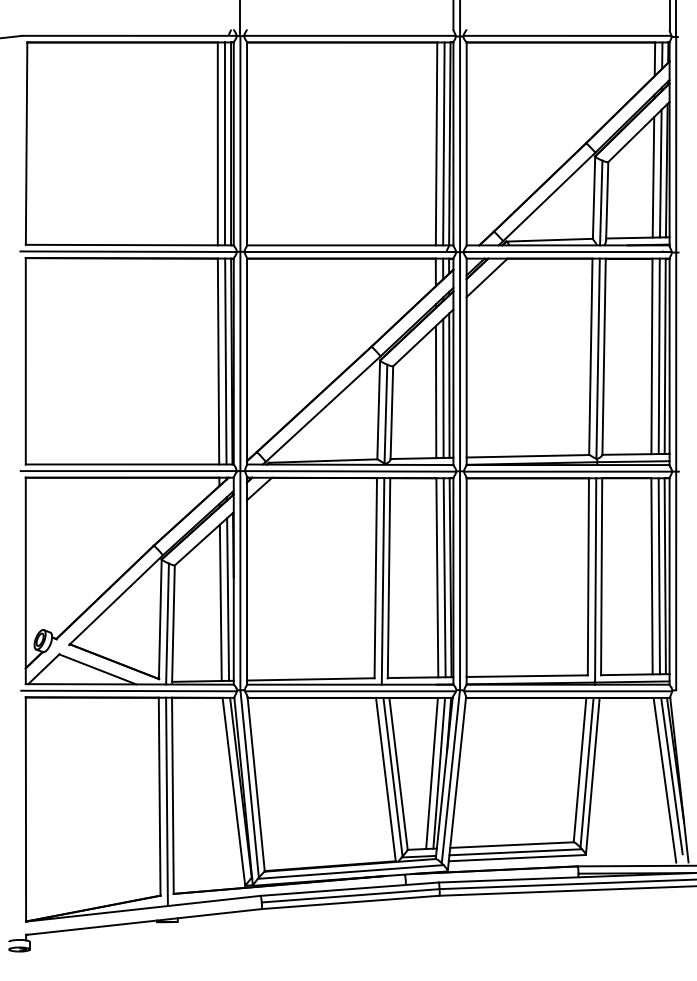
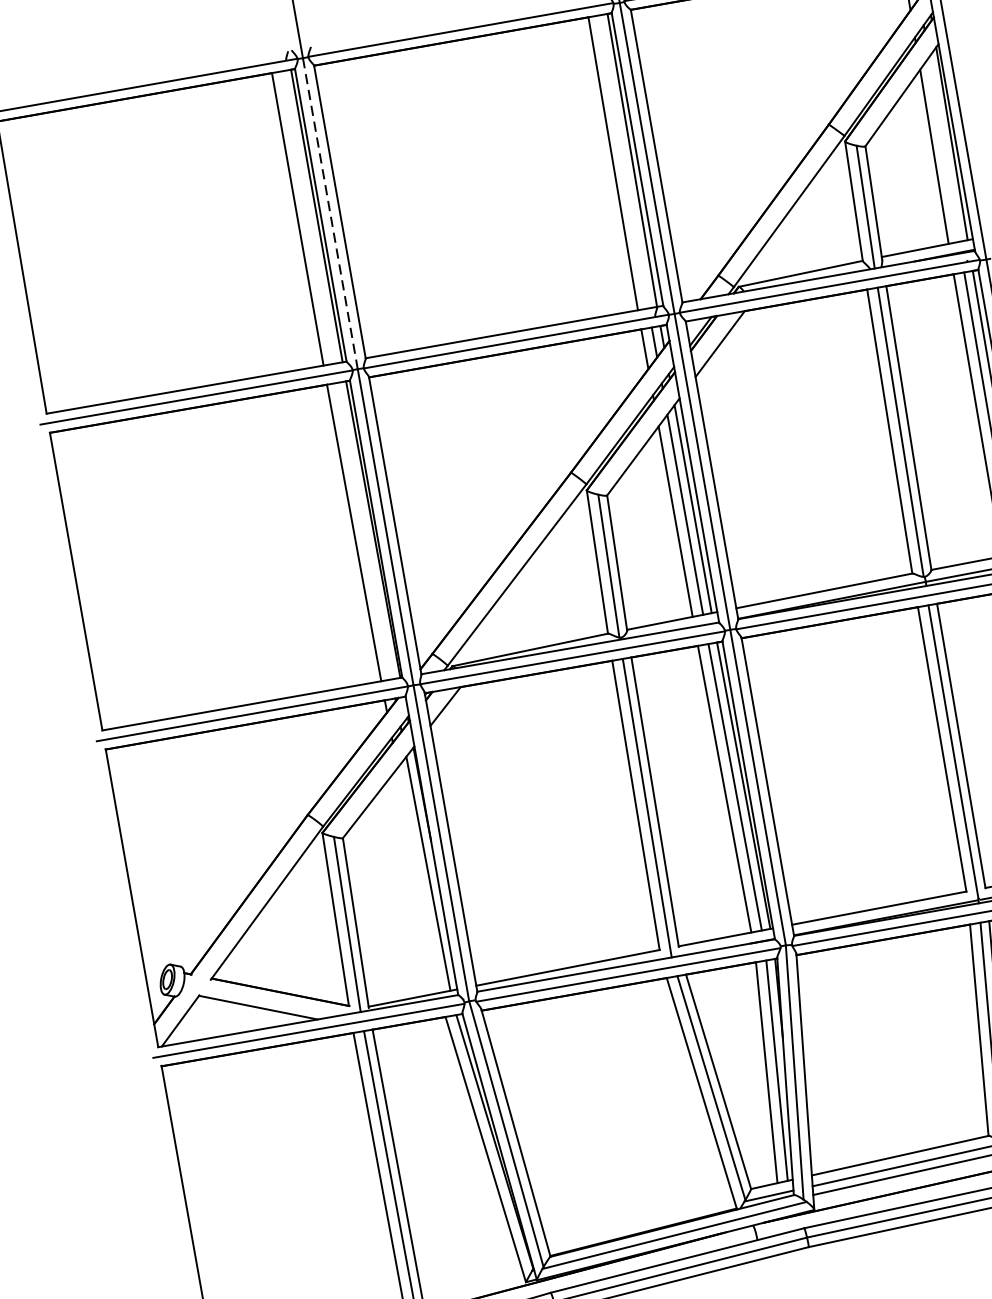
line: (225, 143) -> (308, 216), removed
line: (240, 143) -> (330, 213), solid -> dashed
line: (443, 143) -> (623, 161), removed
line: (660, 173) -> (943, 149), removed
line: (225, 361) -> (364, 531), removed
line: (220, 602) -> (418, 879), removed

